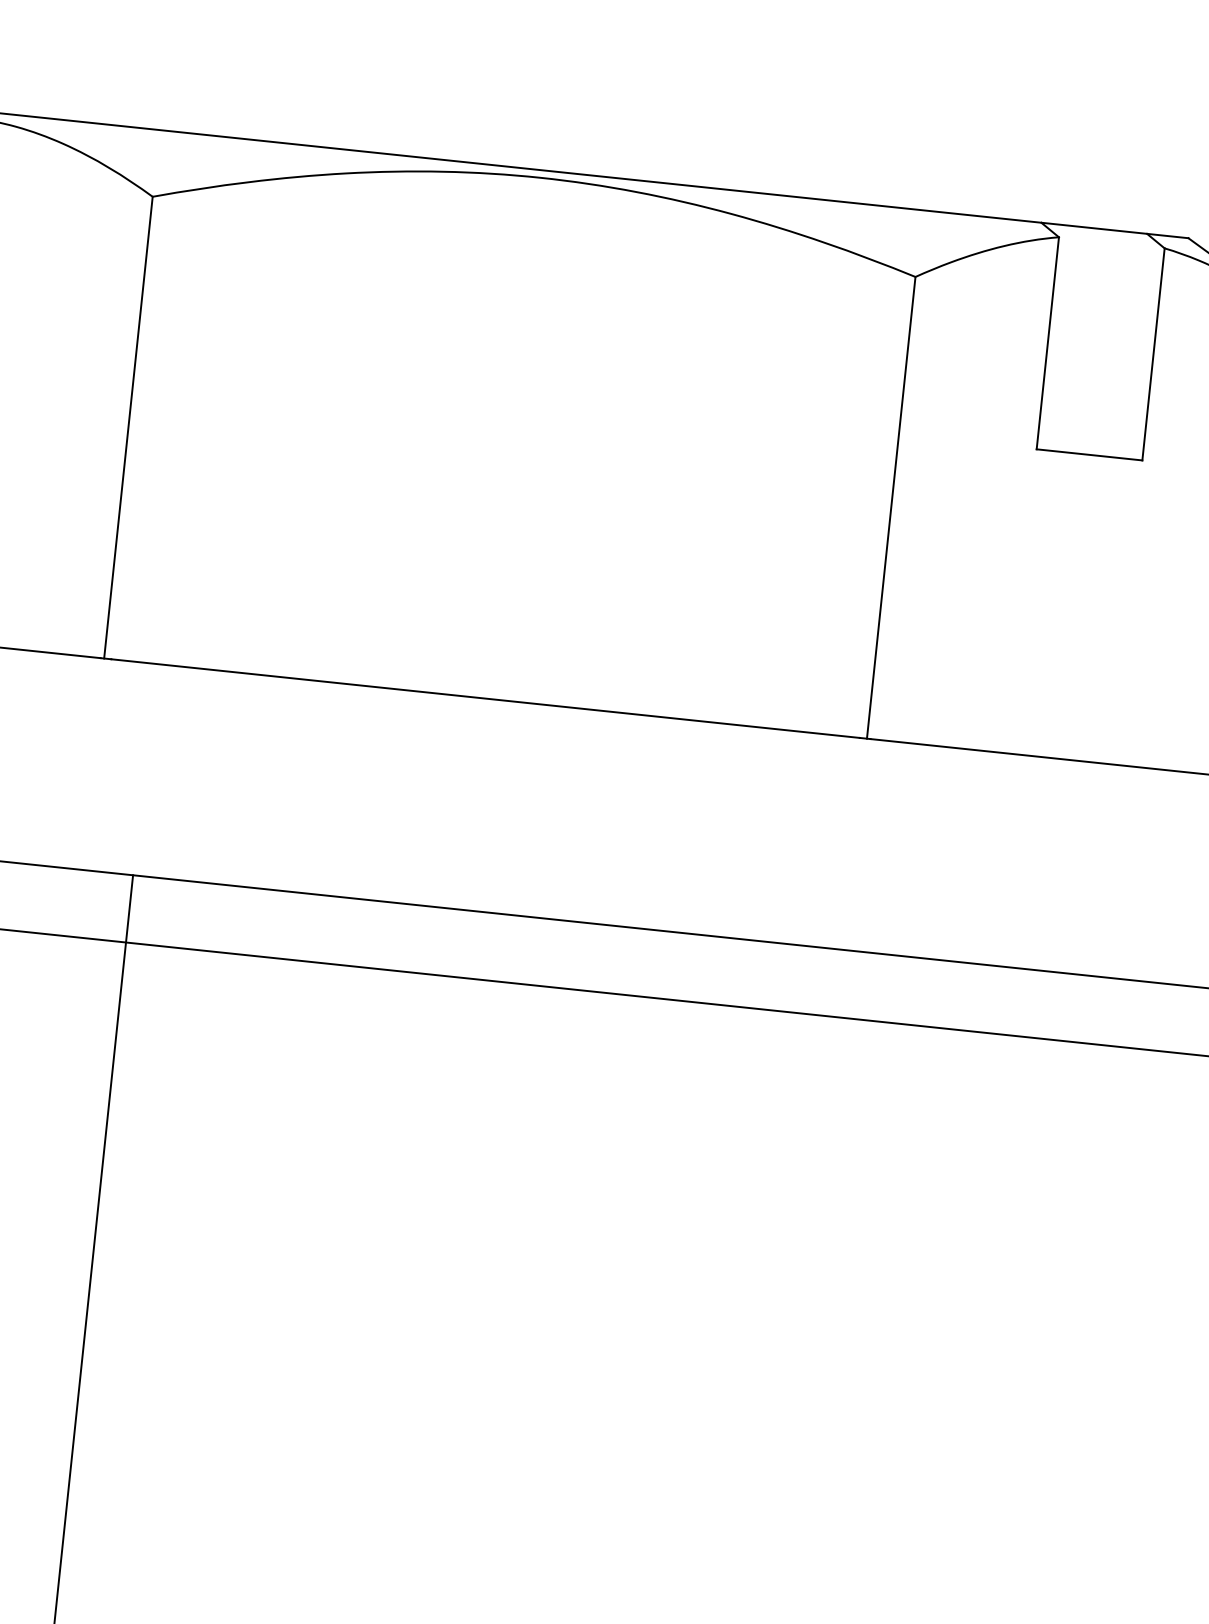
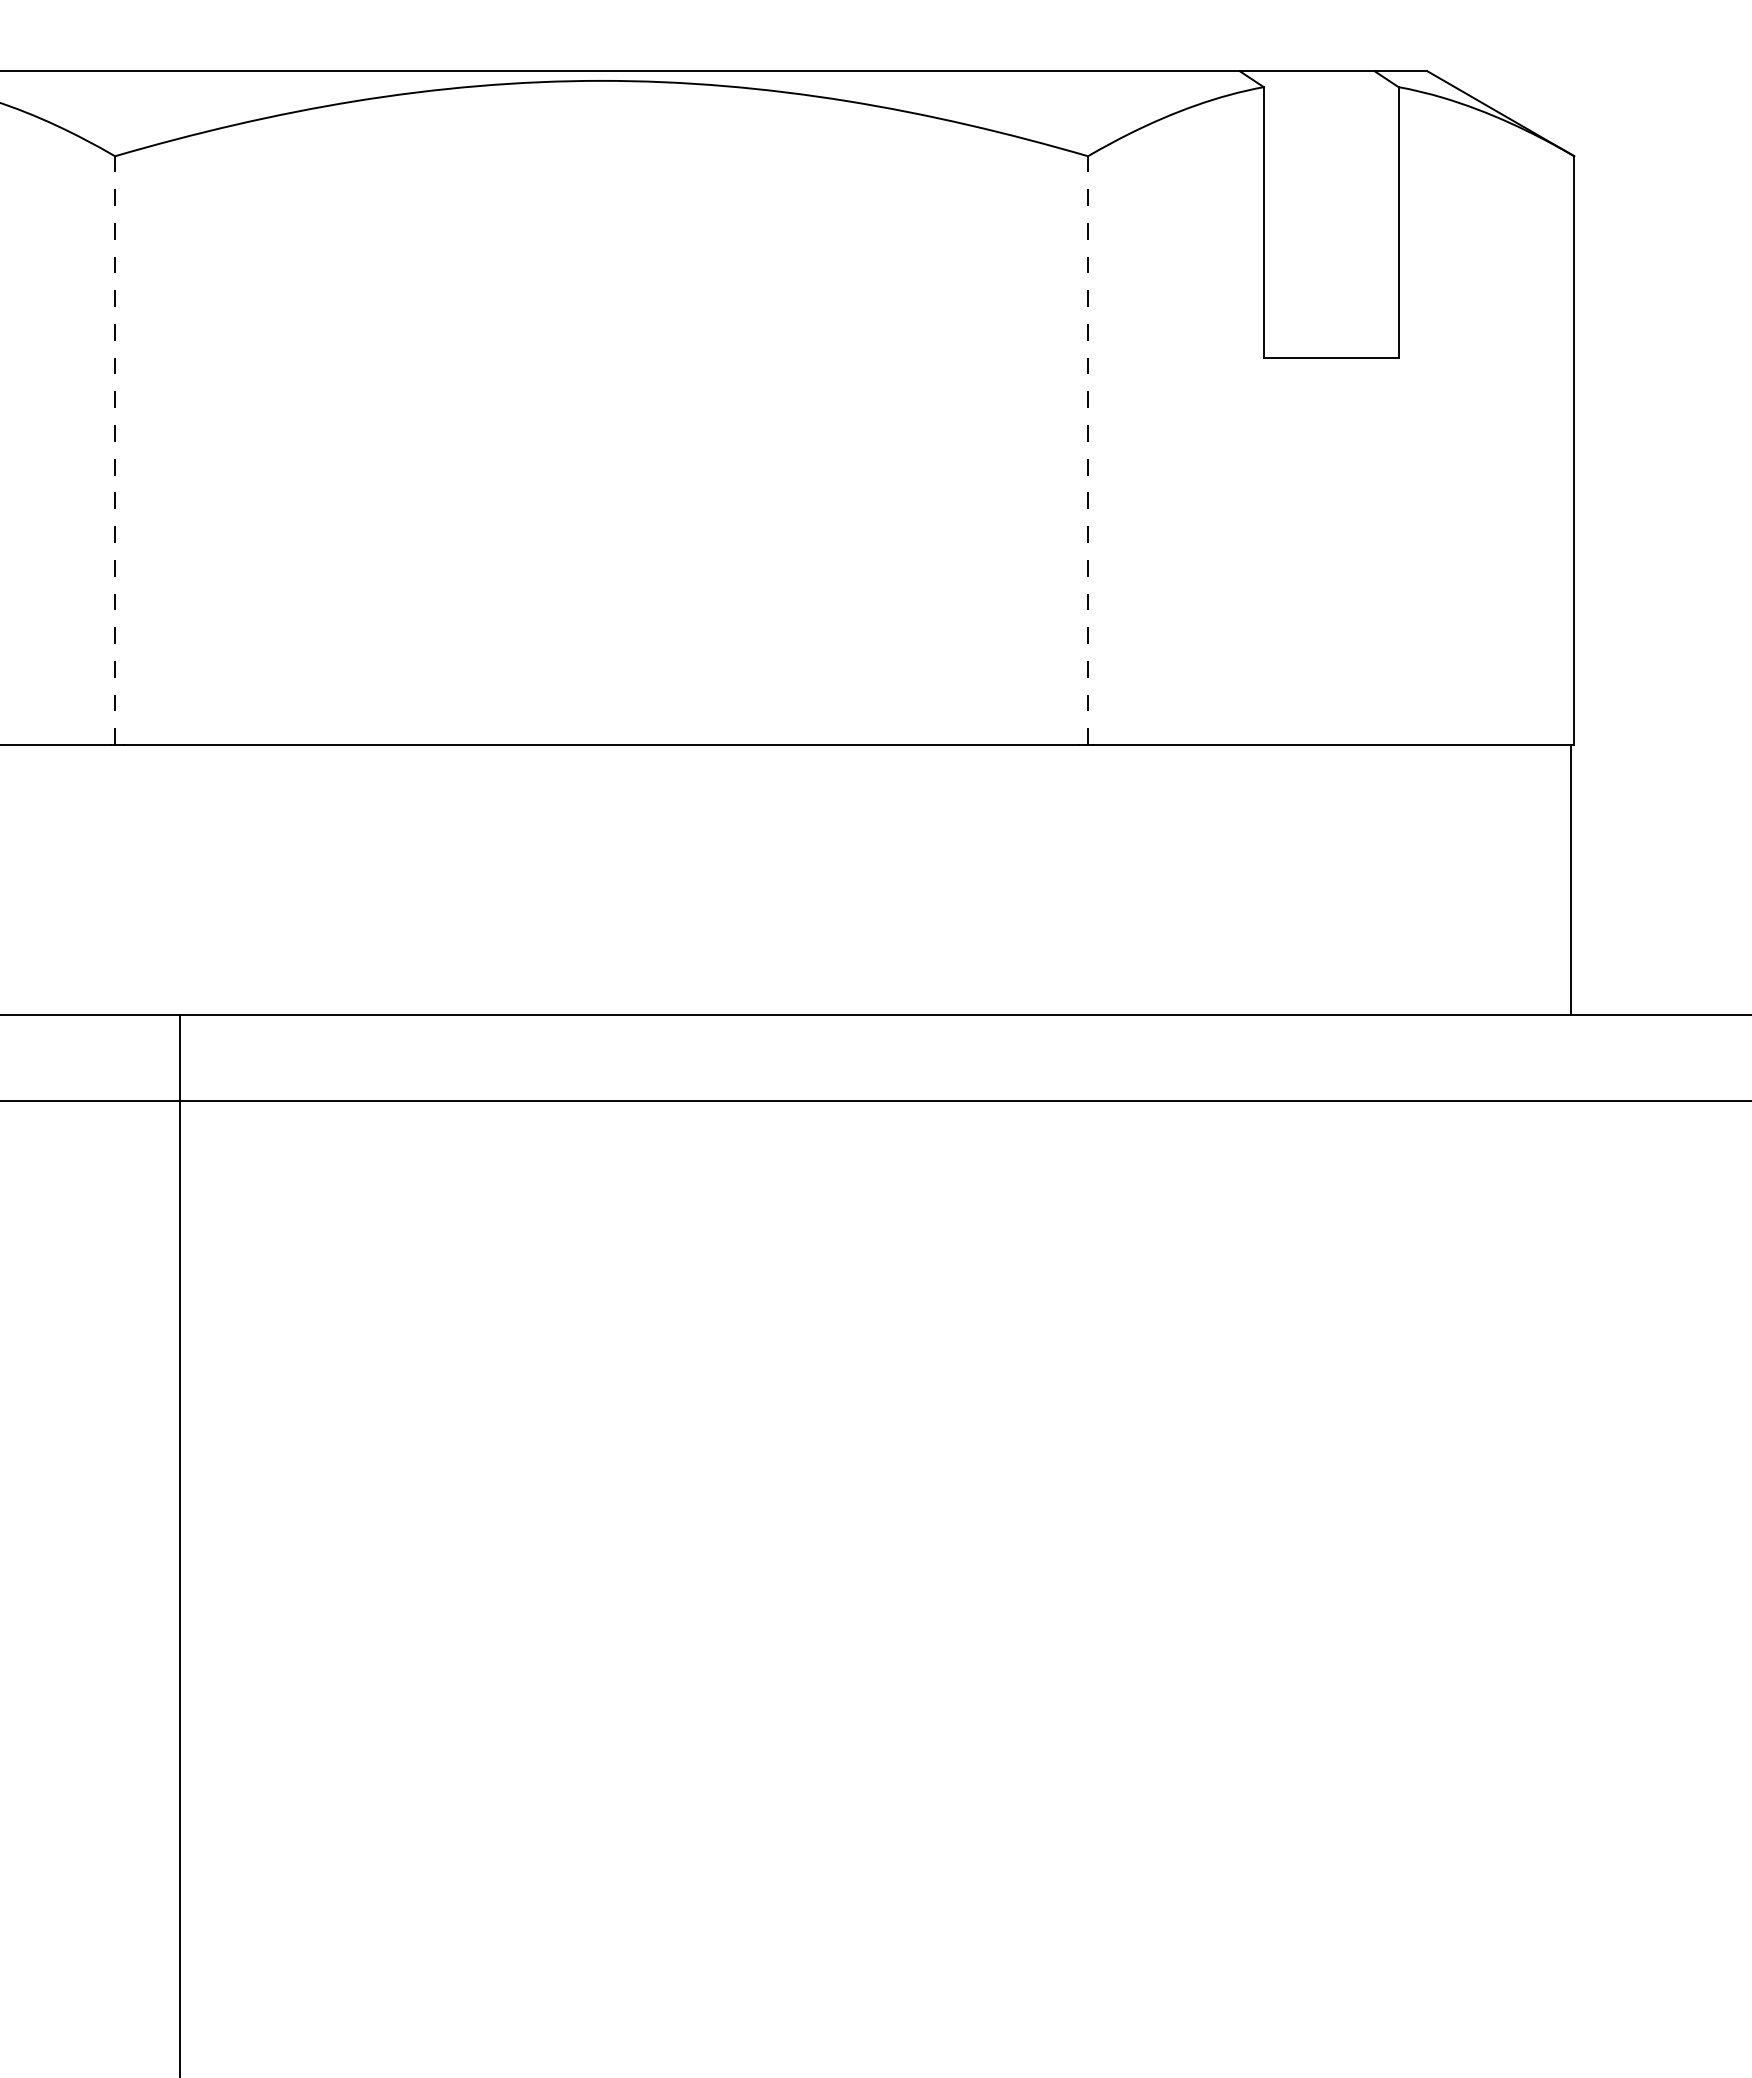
line: (128, 427) -> (115, 450), solid -> dashed
line: (891, 507) -> (1088, 450), solid -> dashed

